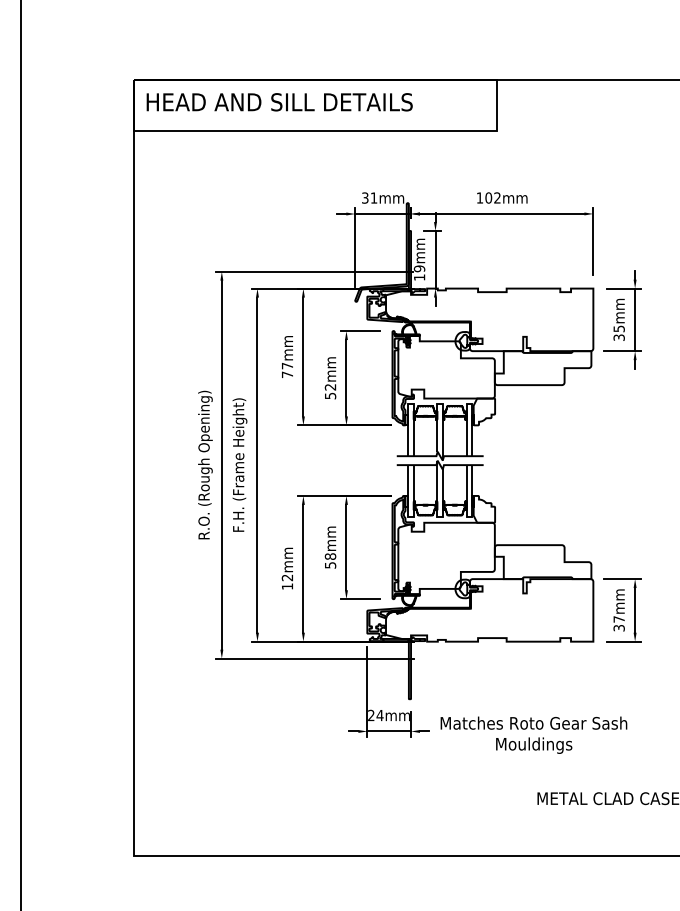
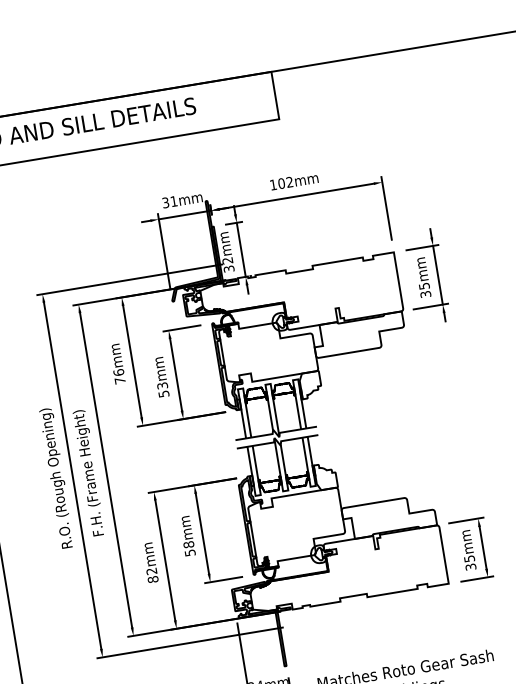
text: (419, 272) -> (228, 264), 19mm -> 32mm
text: (287, 365) -> (118, 372), 77mm -> 76mm
text: (330, 387) -> (162, 386), 52mm -> 53mm
text: (287, 586) -> (153, 579), 12mm -> 82mm
text: (618, 619) -> (468, 559), 37mm -> 35mm

